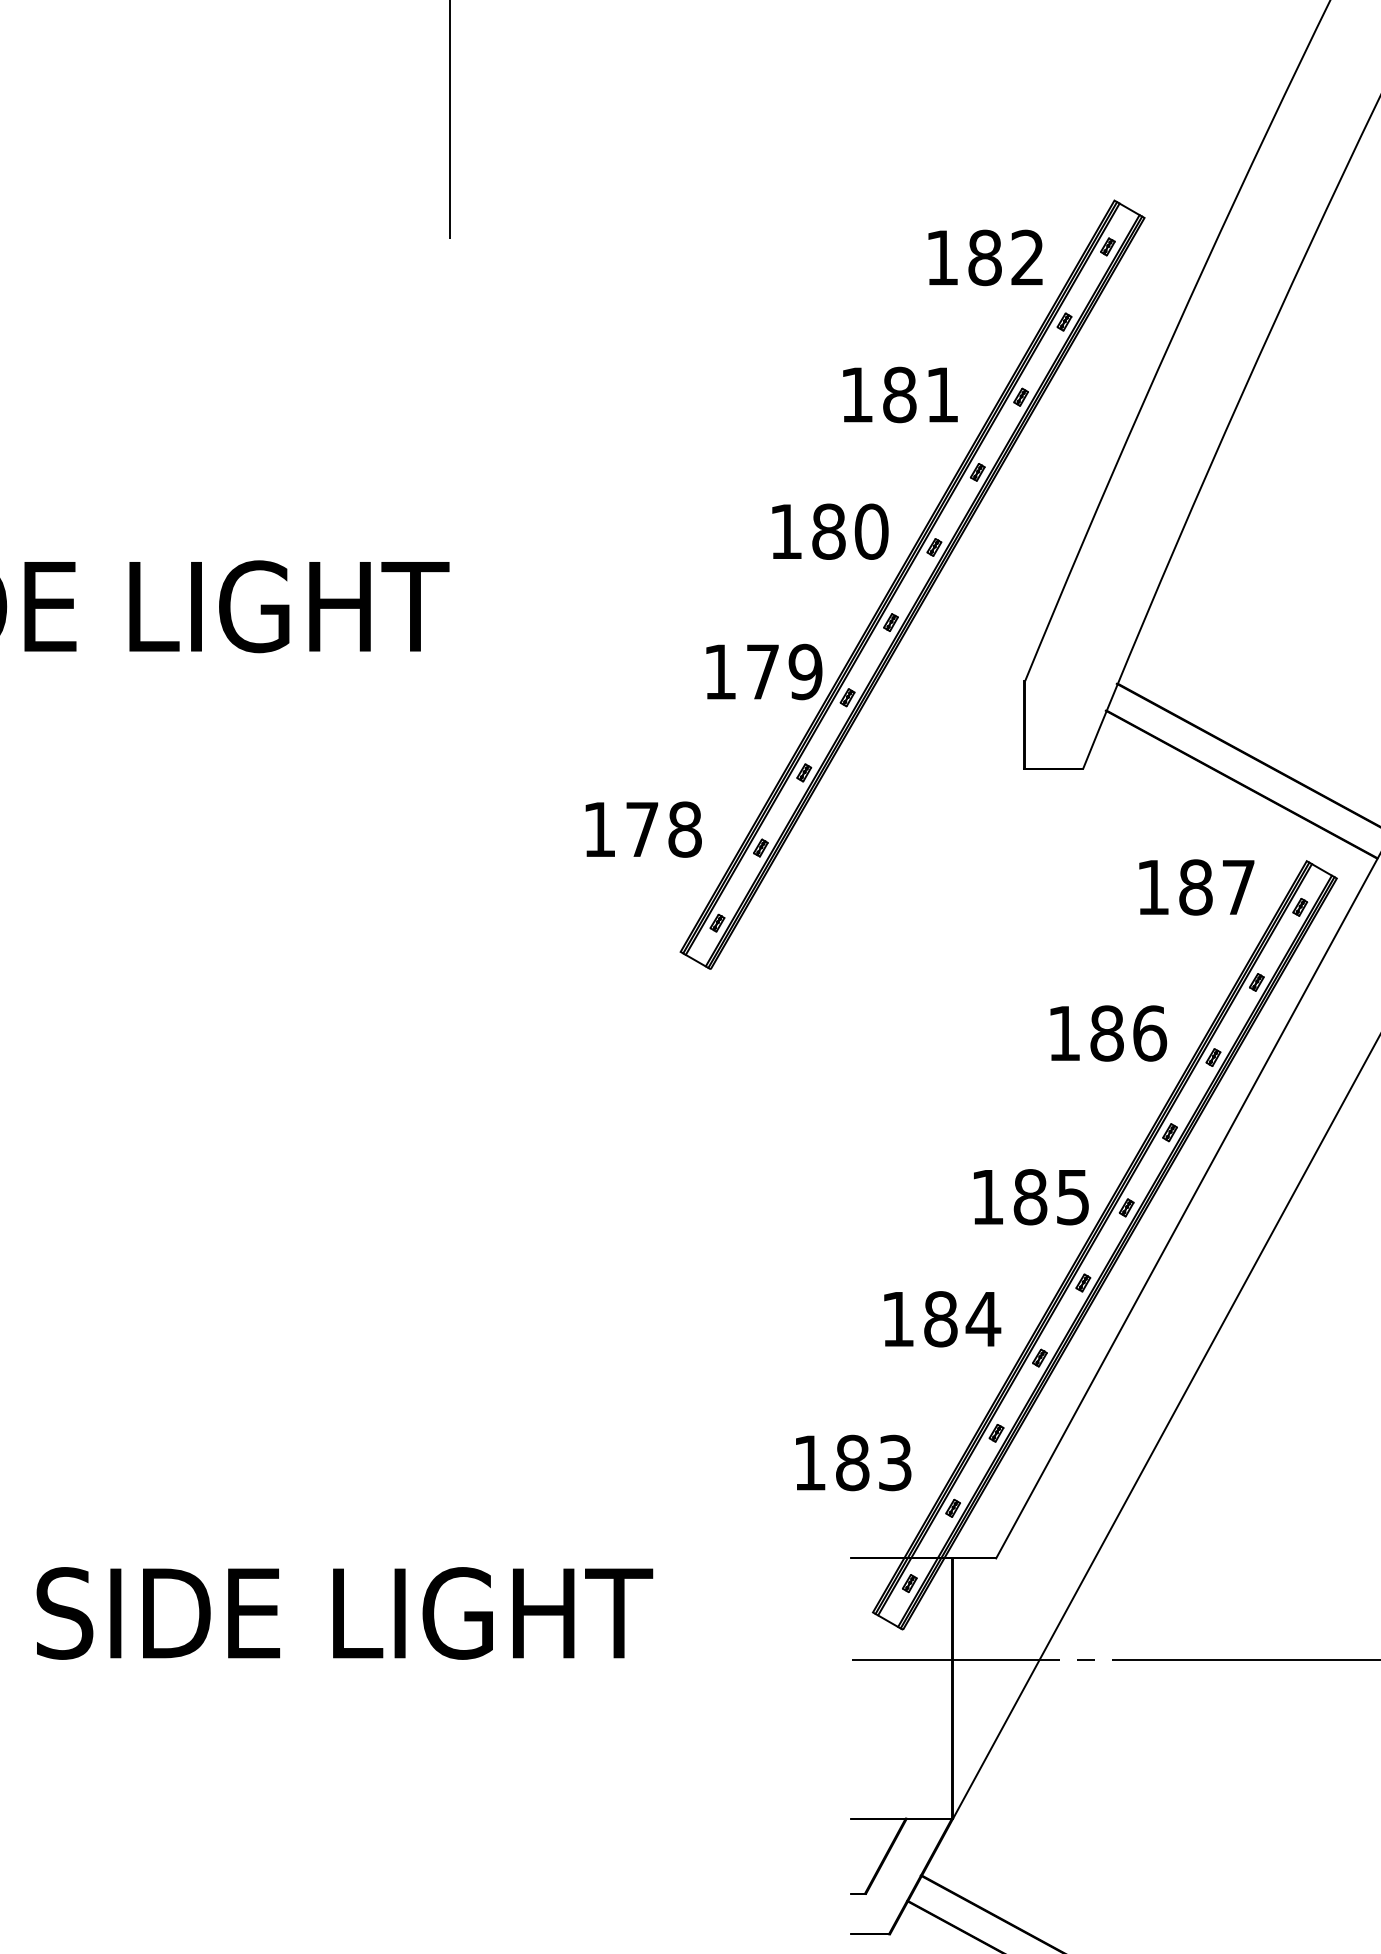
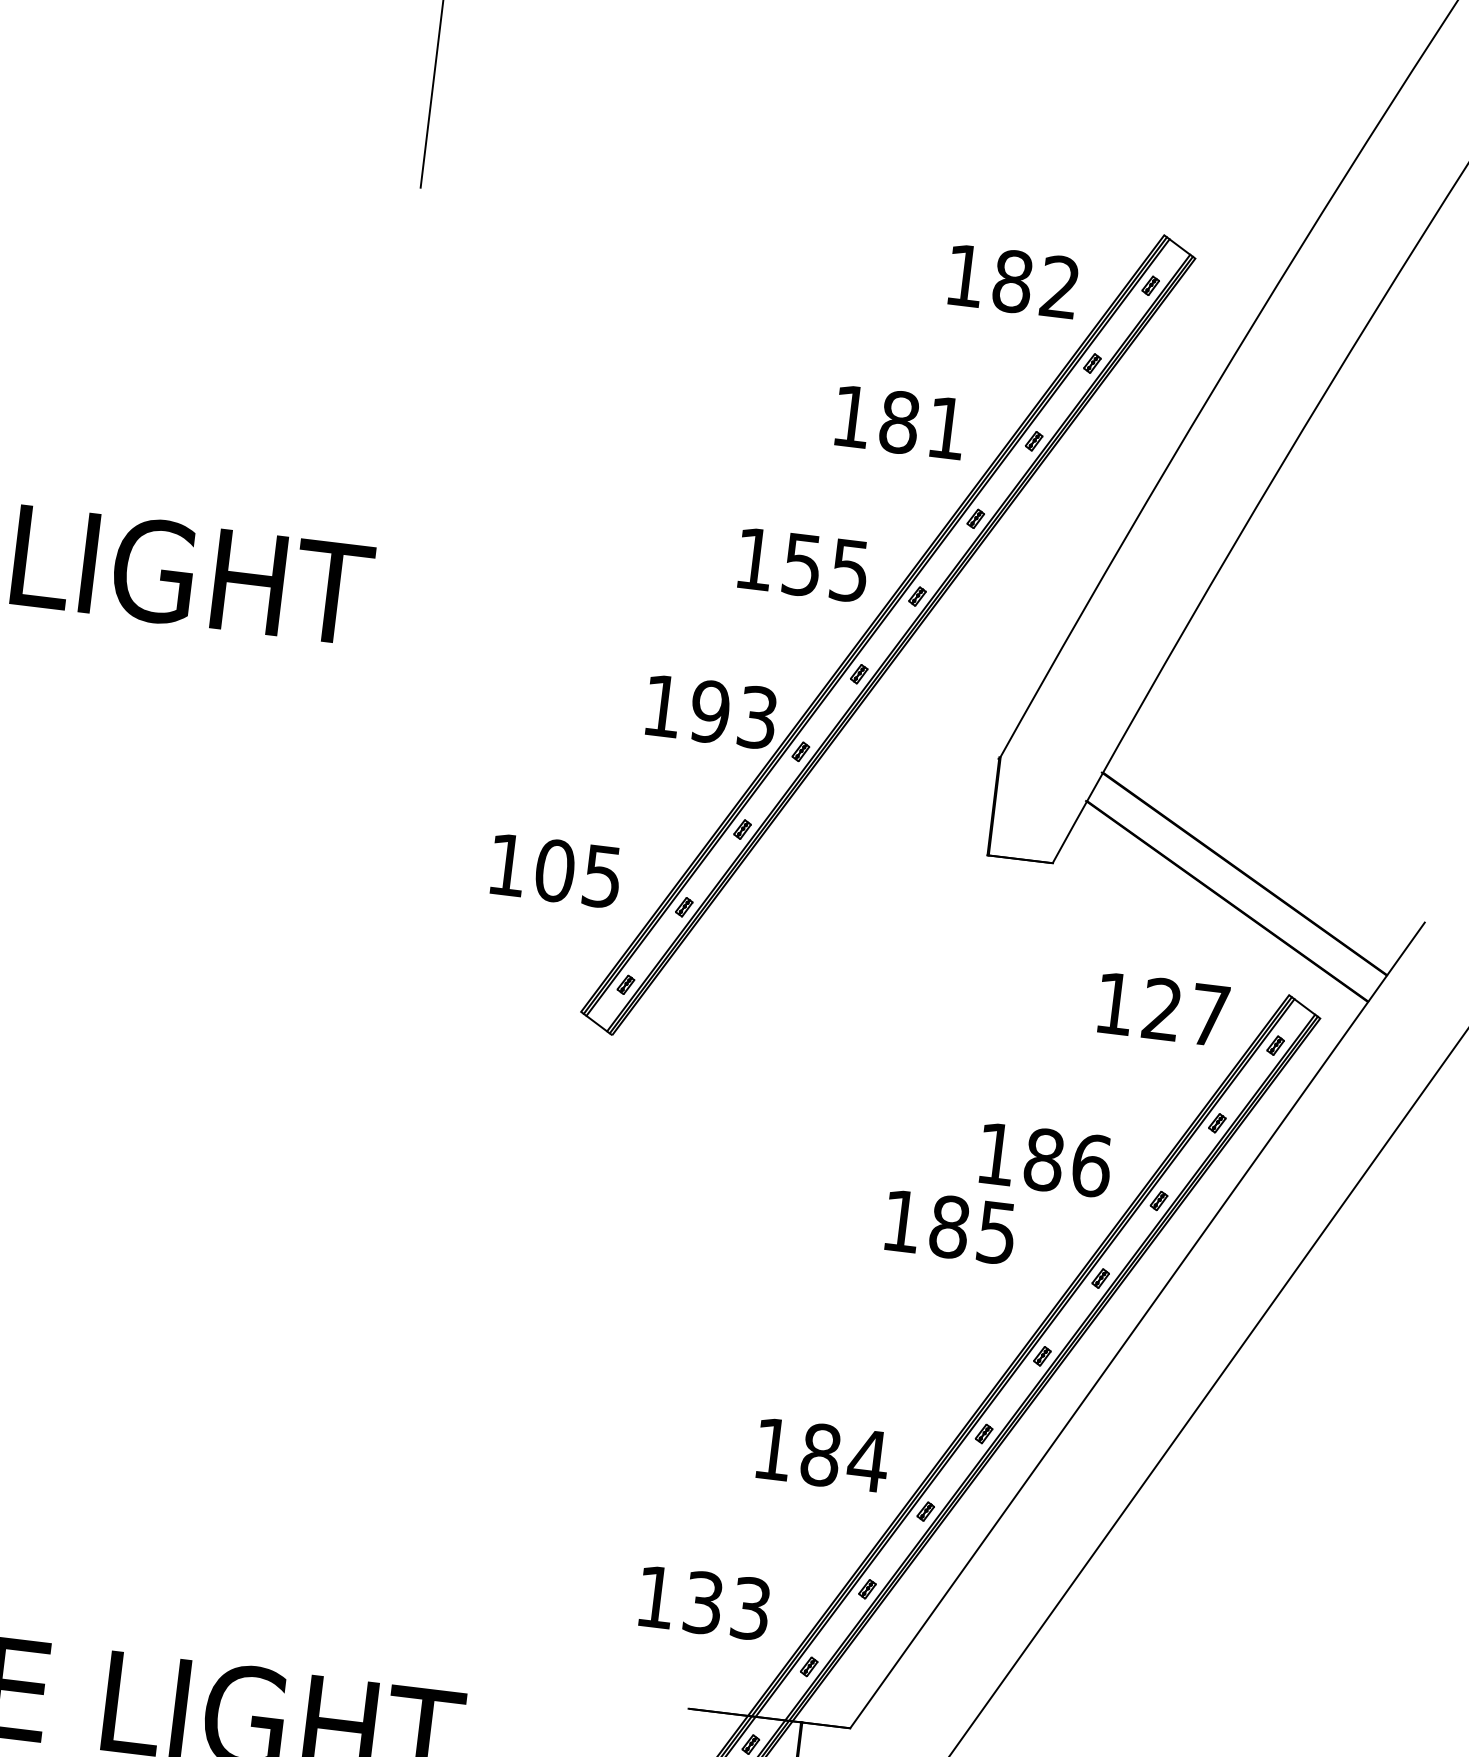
text: (850, 531) -> (826, 567), 180 -> 155
text: (784, 671) -> (734, 714), 179 -> 193
text: (663, 829) -> (578, 873), 178 -> 105
text: (1195, 887) -> (1161, 1009), 187 -> 127
text: (1031, 1197) -> (950, 1227), moved
text: (852, 1462) -> (703, 1602), 183 -> 133

